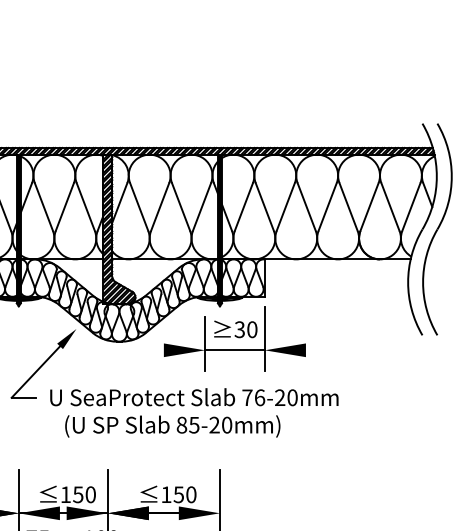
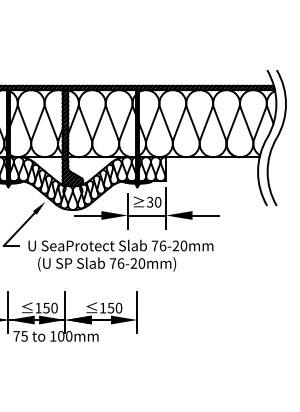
line: (143, 350) -> (88, 215), added
line: (326, 350) -> (205, 215), added
text: (187, 425) -> (116, 263), 85-20mm) -> 76-20mm)

